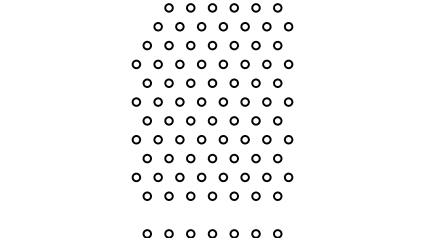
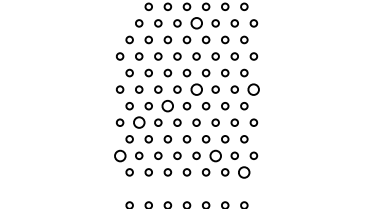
circle: (222, 26) -> (195, 23), size x1.6
circle: (222, 101) -> (195, 89), size x1.6
circle: (288, 101) -> (253, 89), size x1.6
circle: (190, 120) -> (167, 105), size x1.6
circle: (157, 139) -> (138, 122), size x1.6
circle: (135, 176) -> (119, 155), size x1.6
circle: (244, 176) -> (215, 155), size x1.6
circle: (277, 195) -> (244, 171), size x1.6

